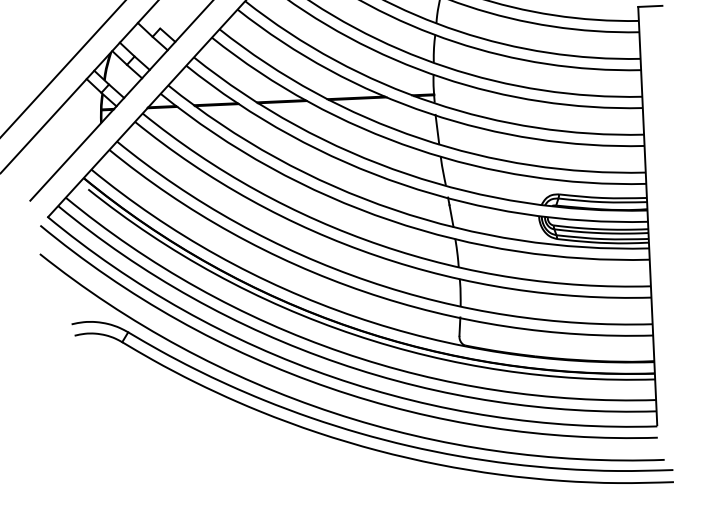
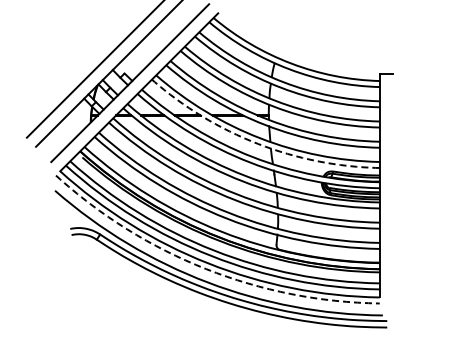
arc: (417, 148) -> (258, 143), solid -> dashed
arc: (330, 388) -> (206, 269), solid -> dashed

